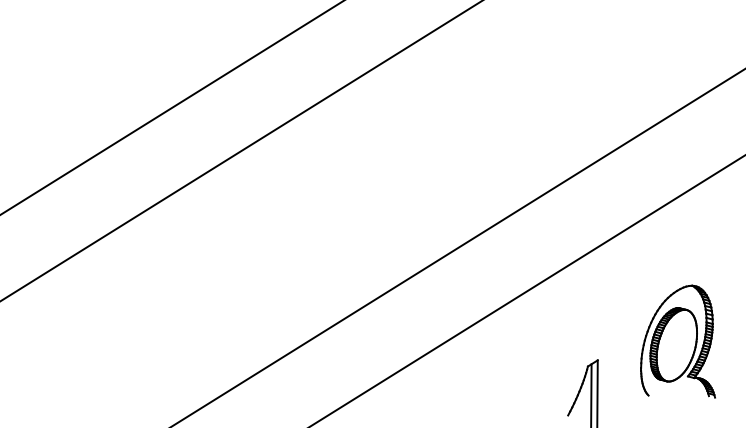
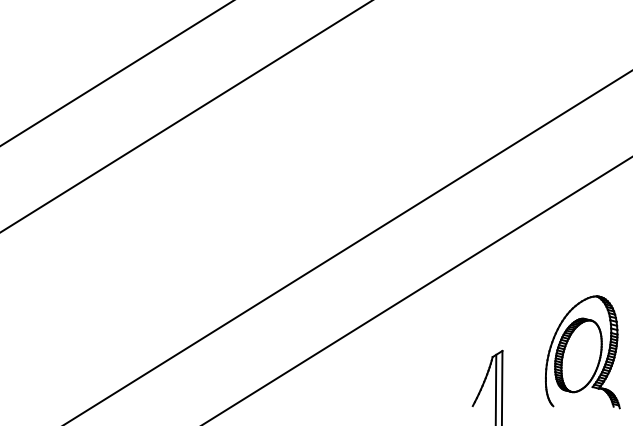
part: (677, 341) -> (582, 352), moved

